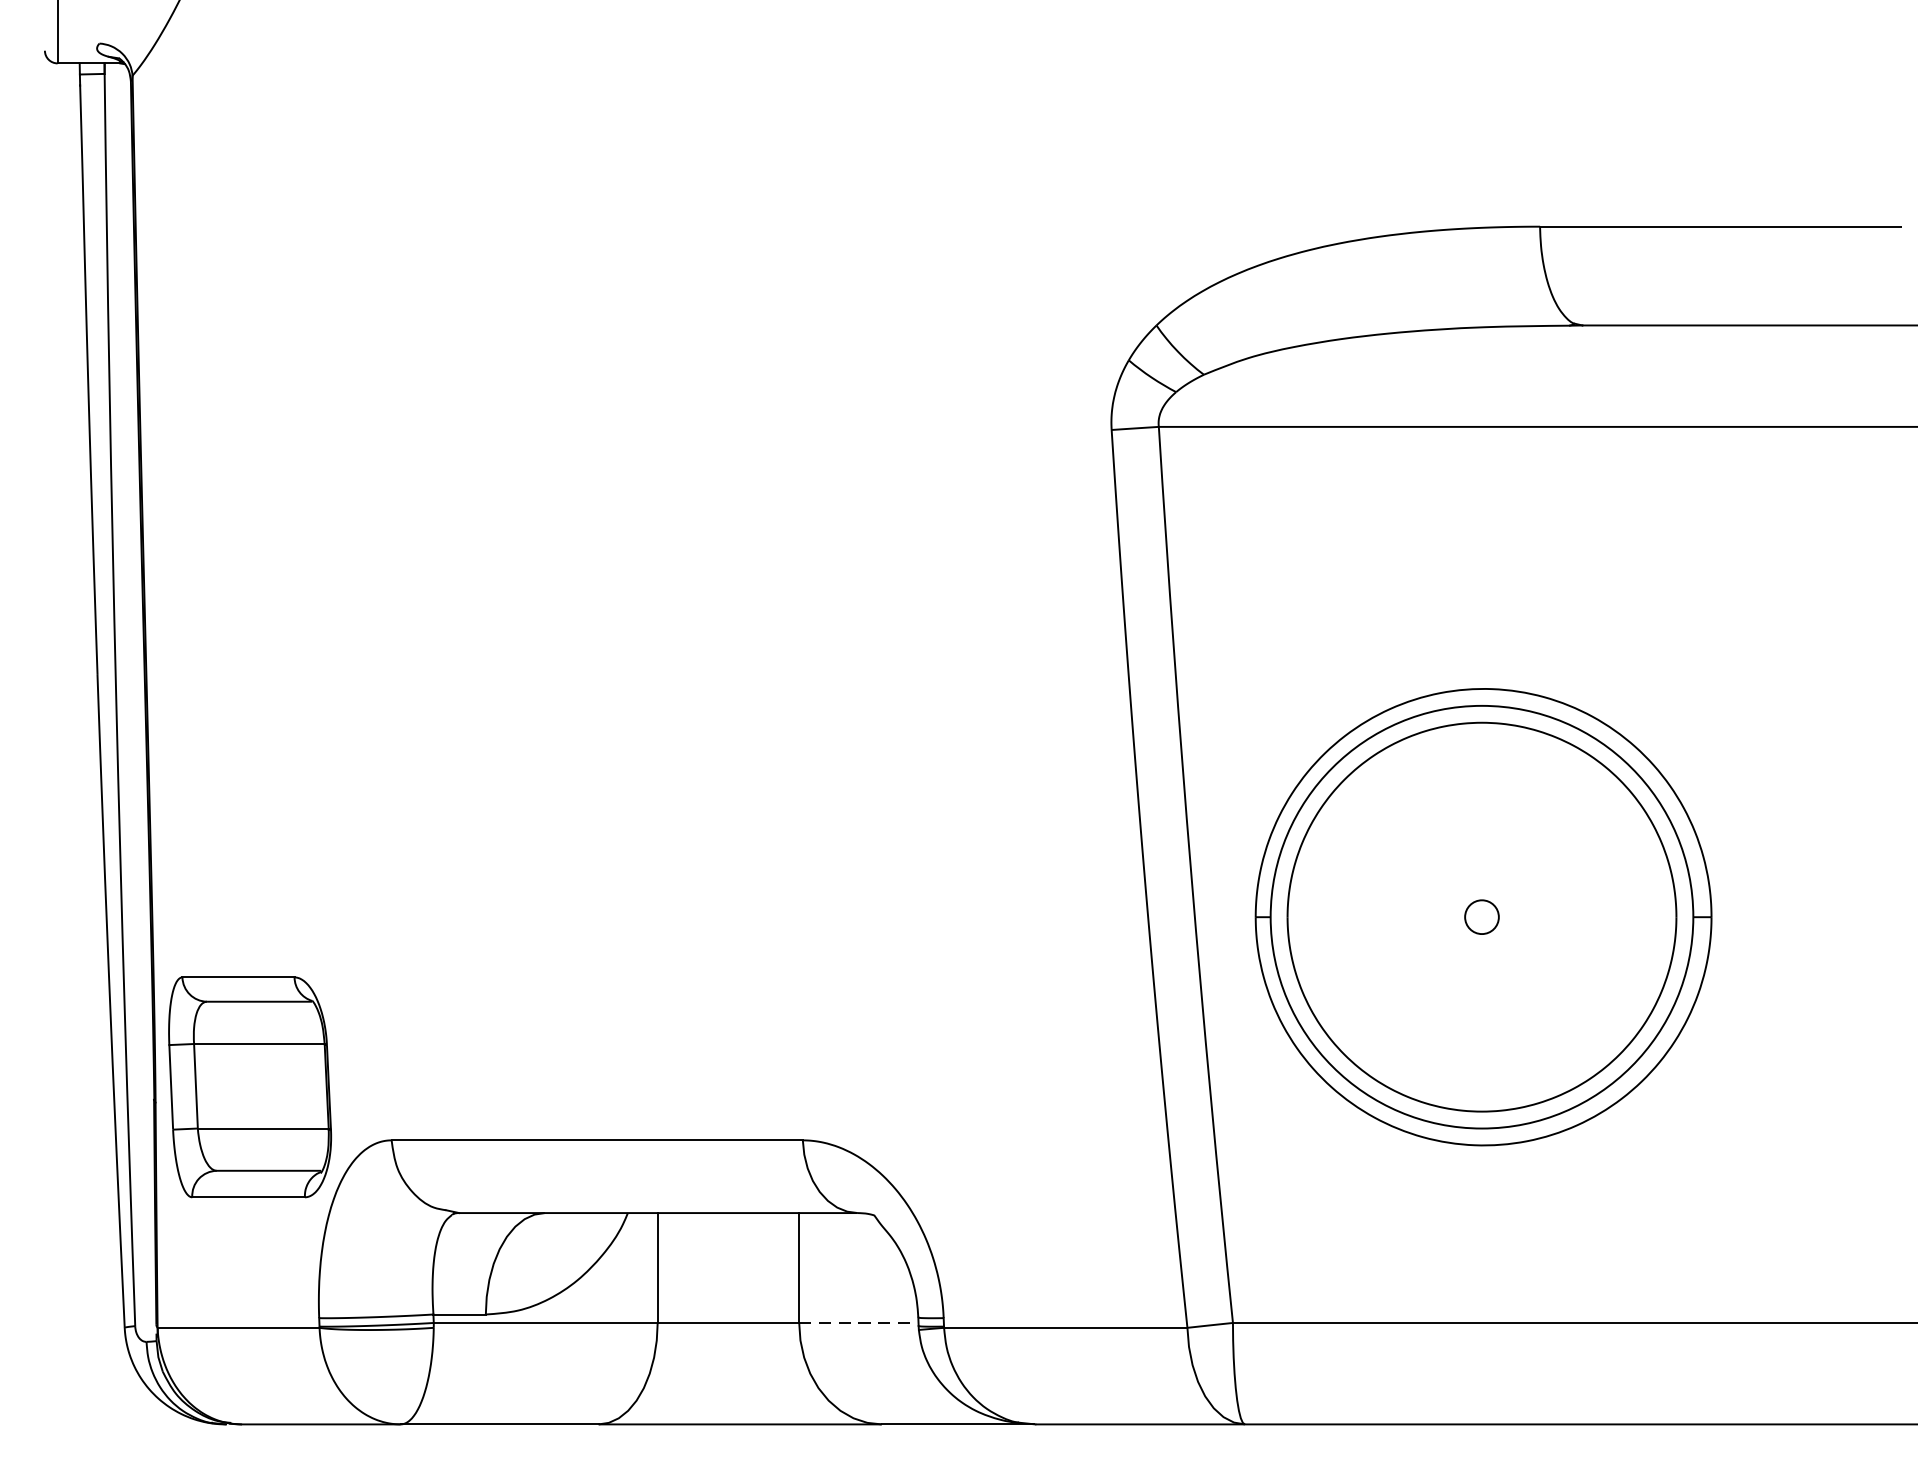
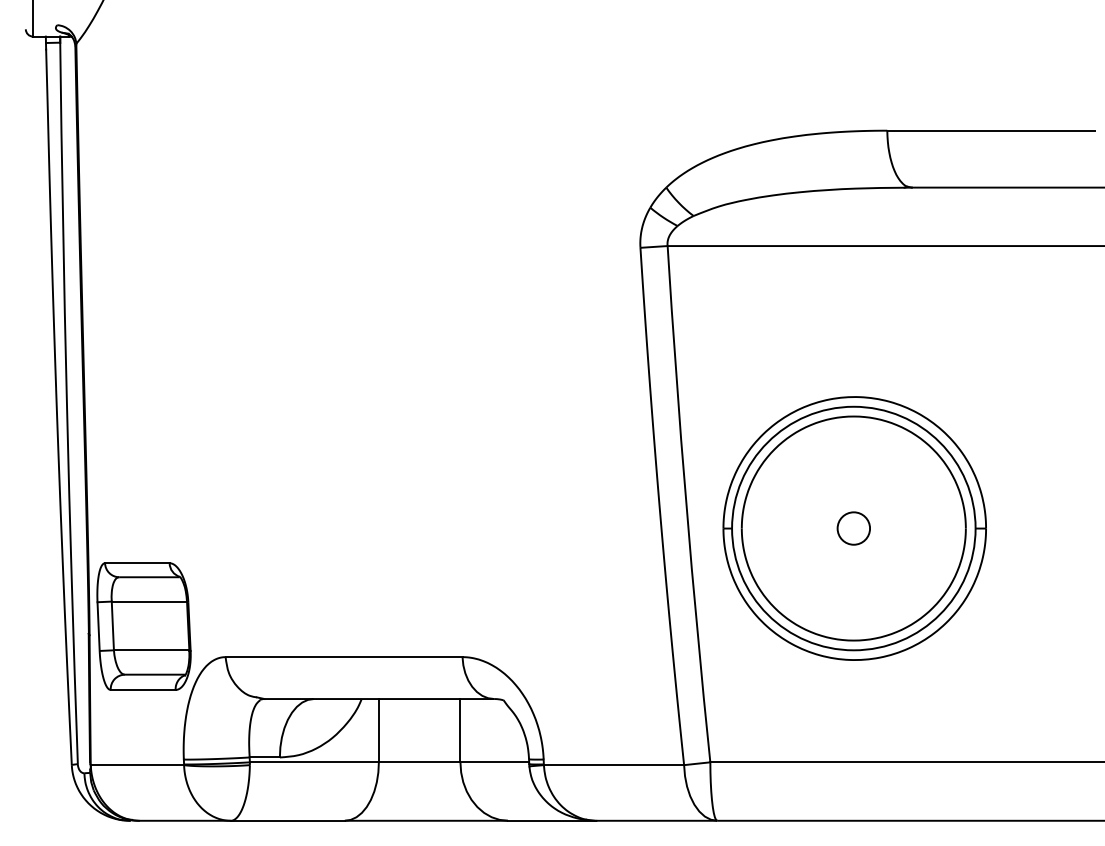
circle: (1481, 917) -> (853, 528), size x1.67
line: (860, 1323) -> (495, 762), dashed -> solid

